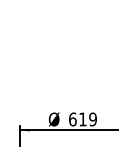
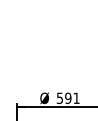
text: (81, 119) -> (67, 98), 619 -> 591

